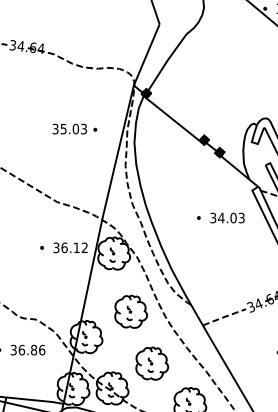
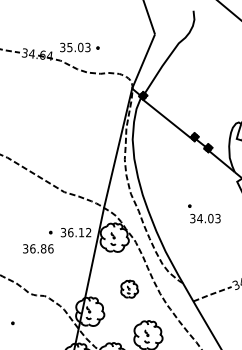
part: (74, 128) -> (79, 46), moved
text: (227, 217) -> (205, 218), moved
part: (130, 311) -> (129, 289), size x0.6
text: (27, 349) -> (37, 248), moved

